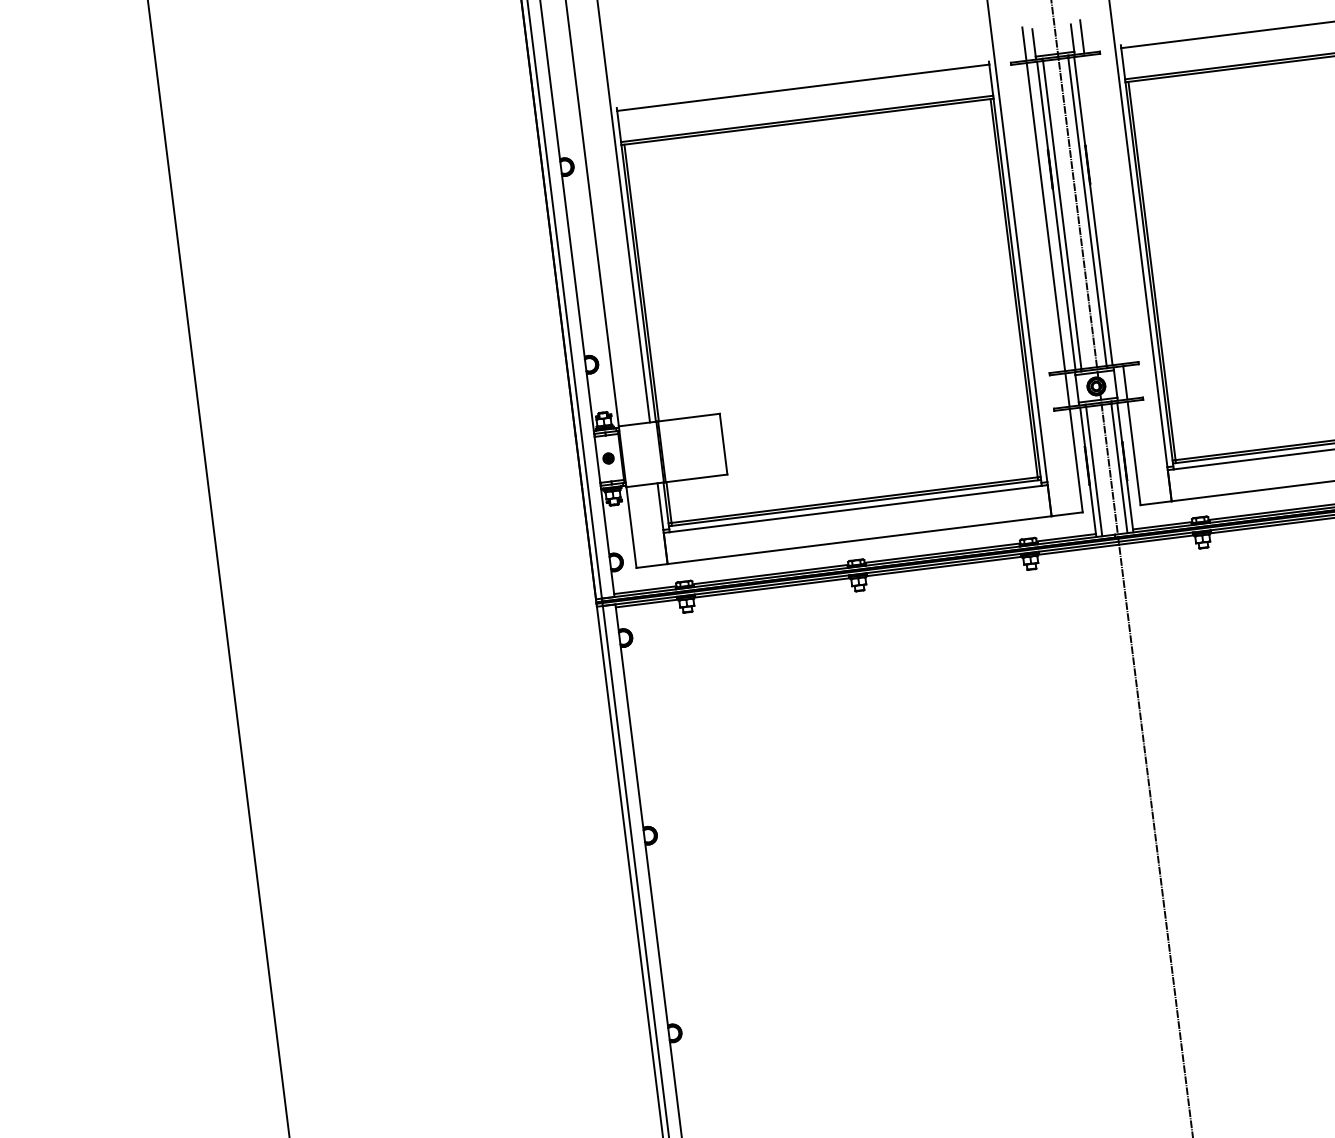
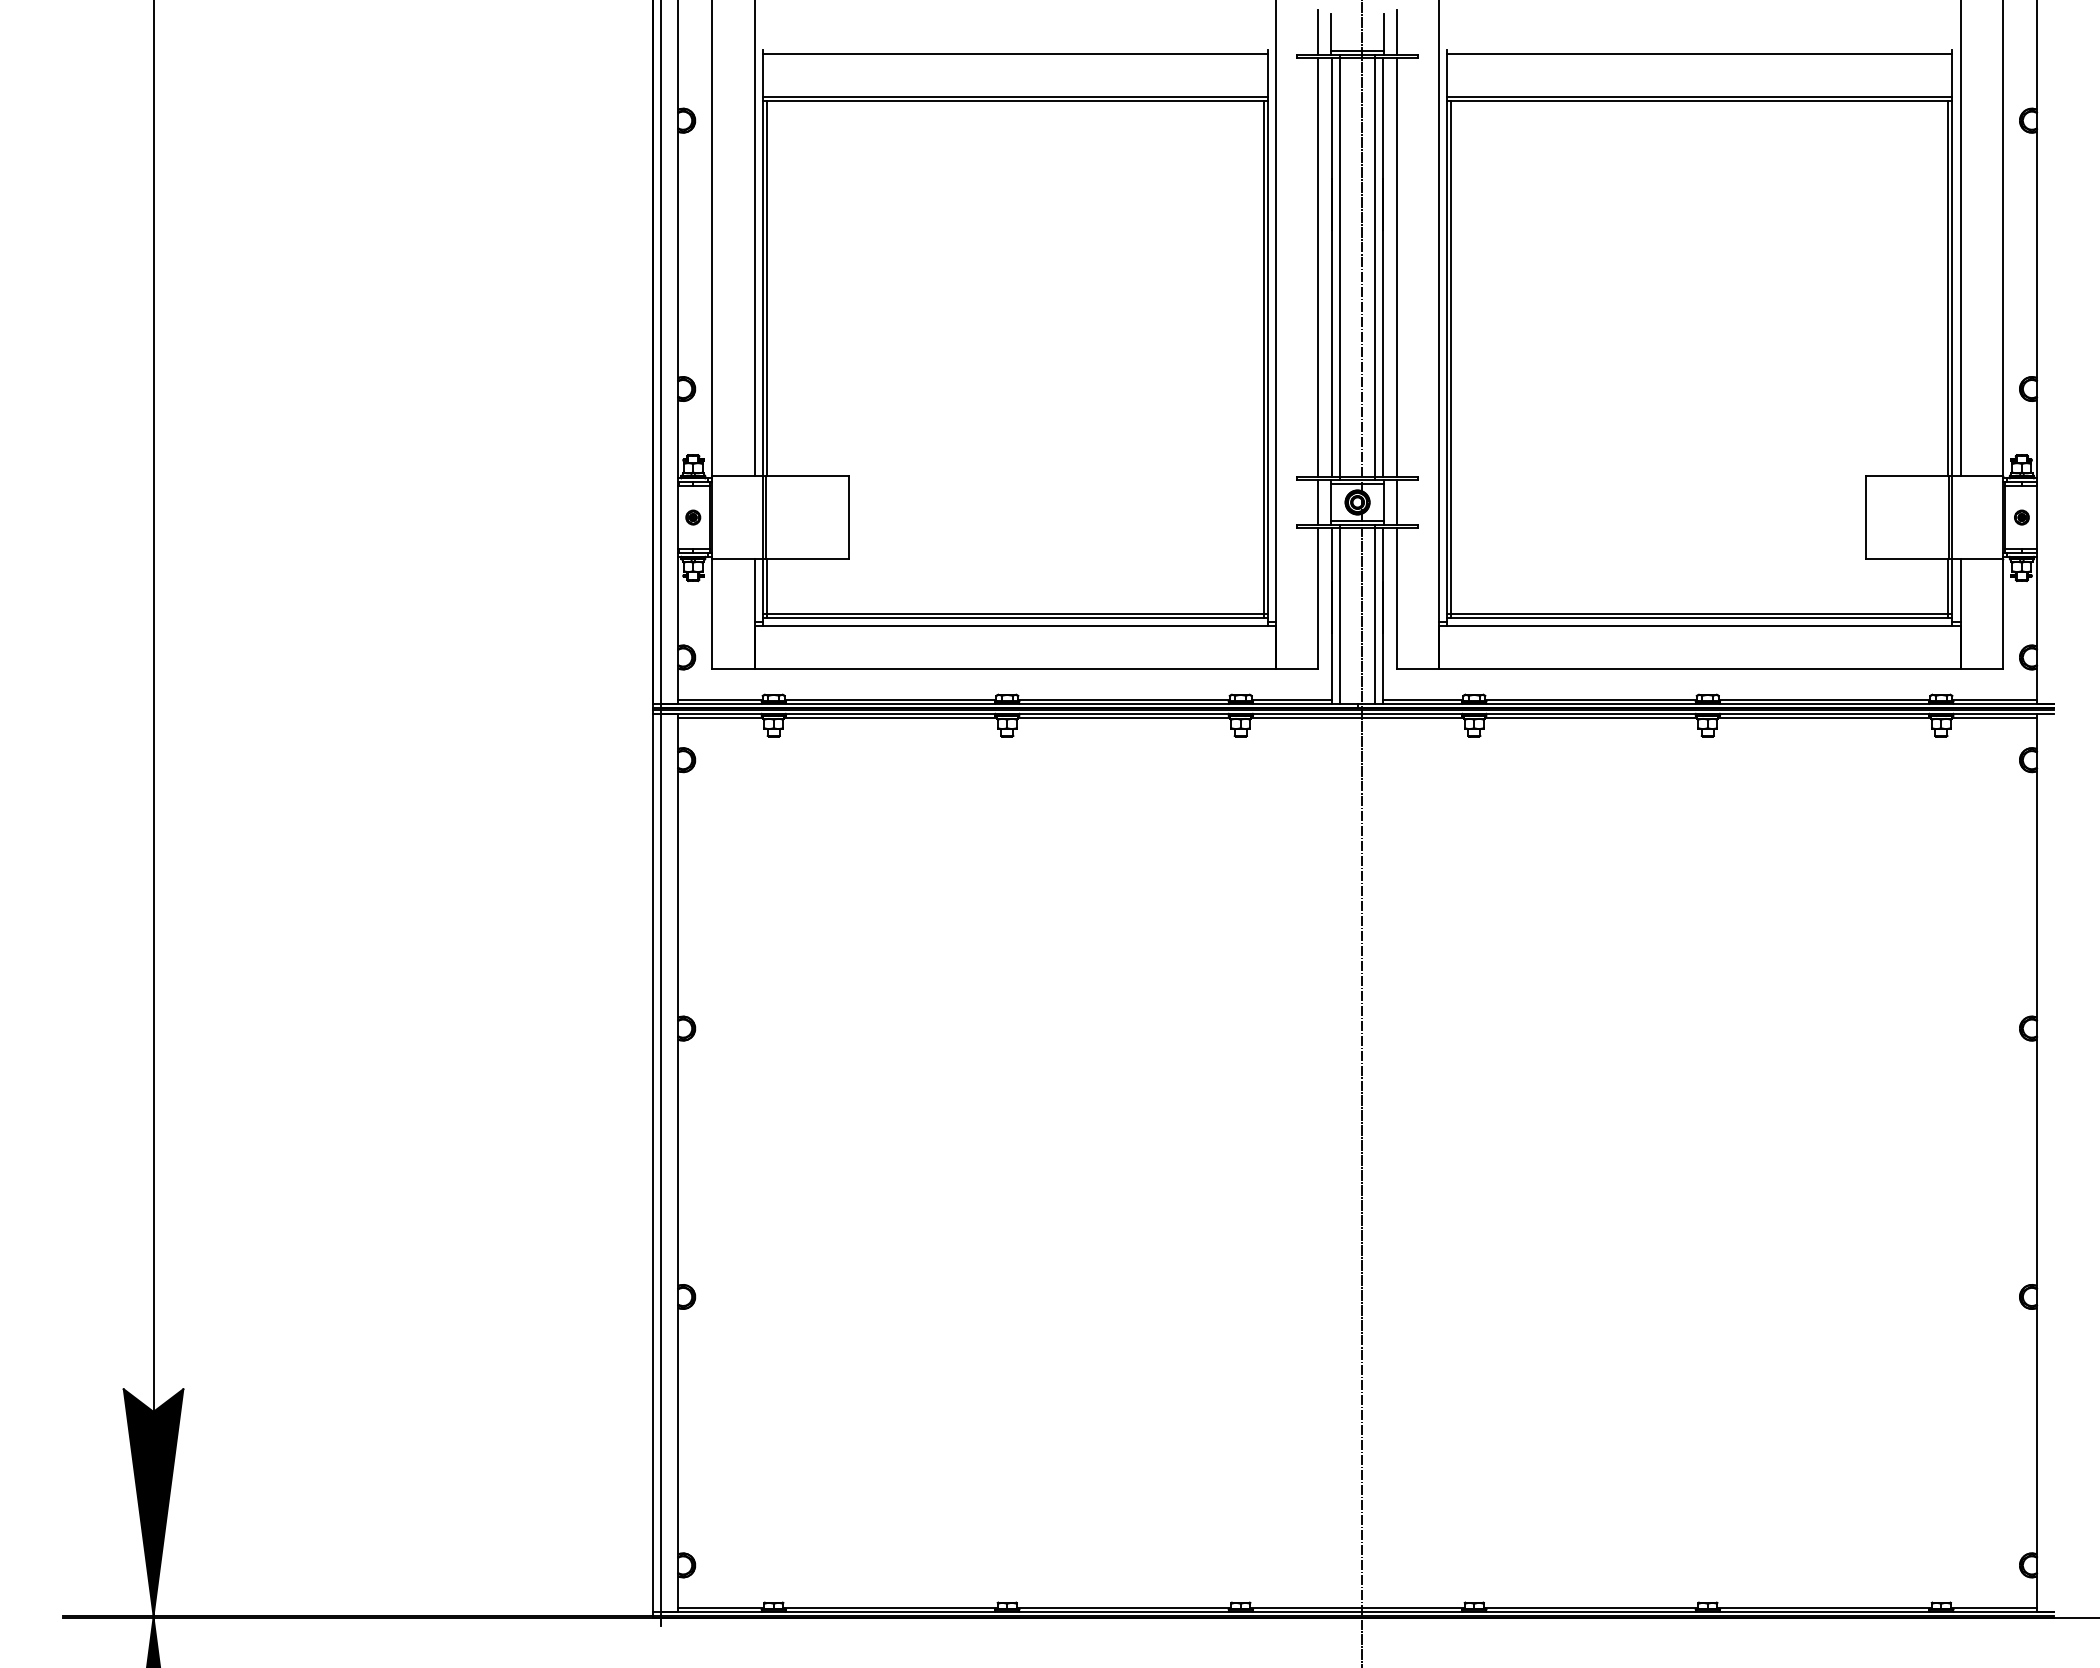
line: (1103, 209) -> (1396, 267), added

